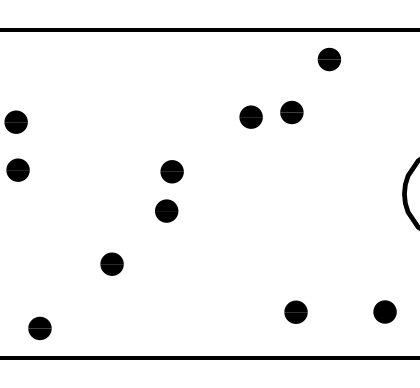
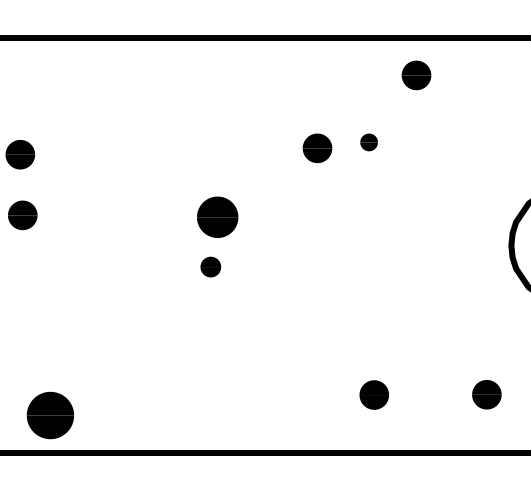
part: (291, 112) -> (368, 142), size x0.6
part: (171, 171) -> (216, 217), size x1.4
part: (166, 210) -> (210, 266), size x0.7
part: (111, 263) -> (140, 333), removed
part: (39, 328) -> (49, 415), size x1.6

